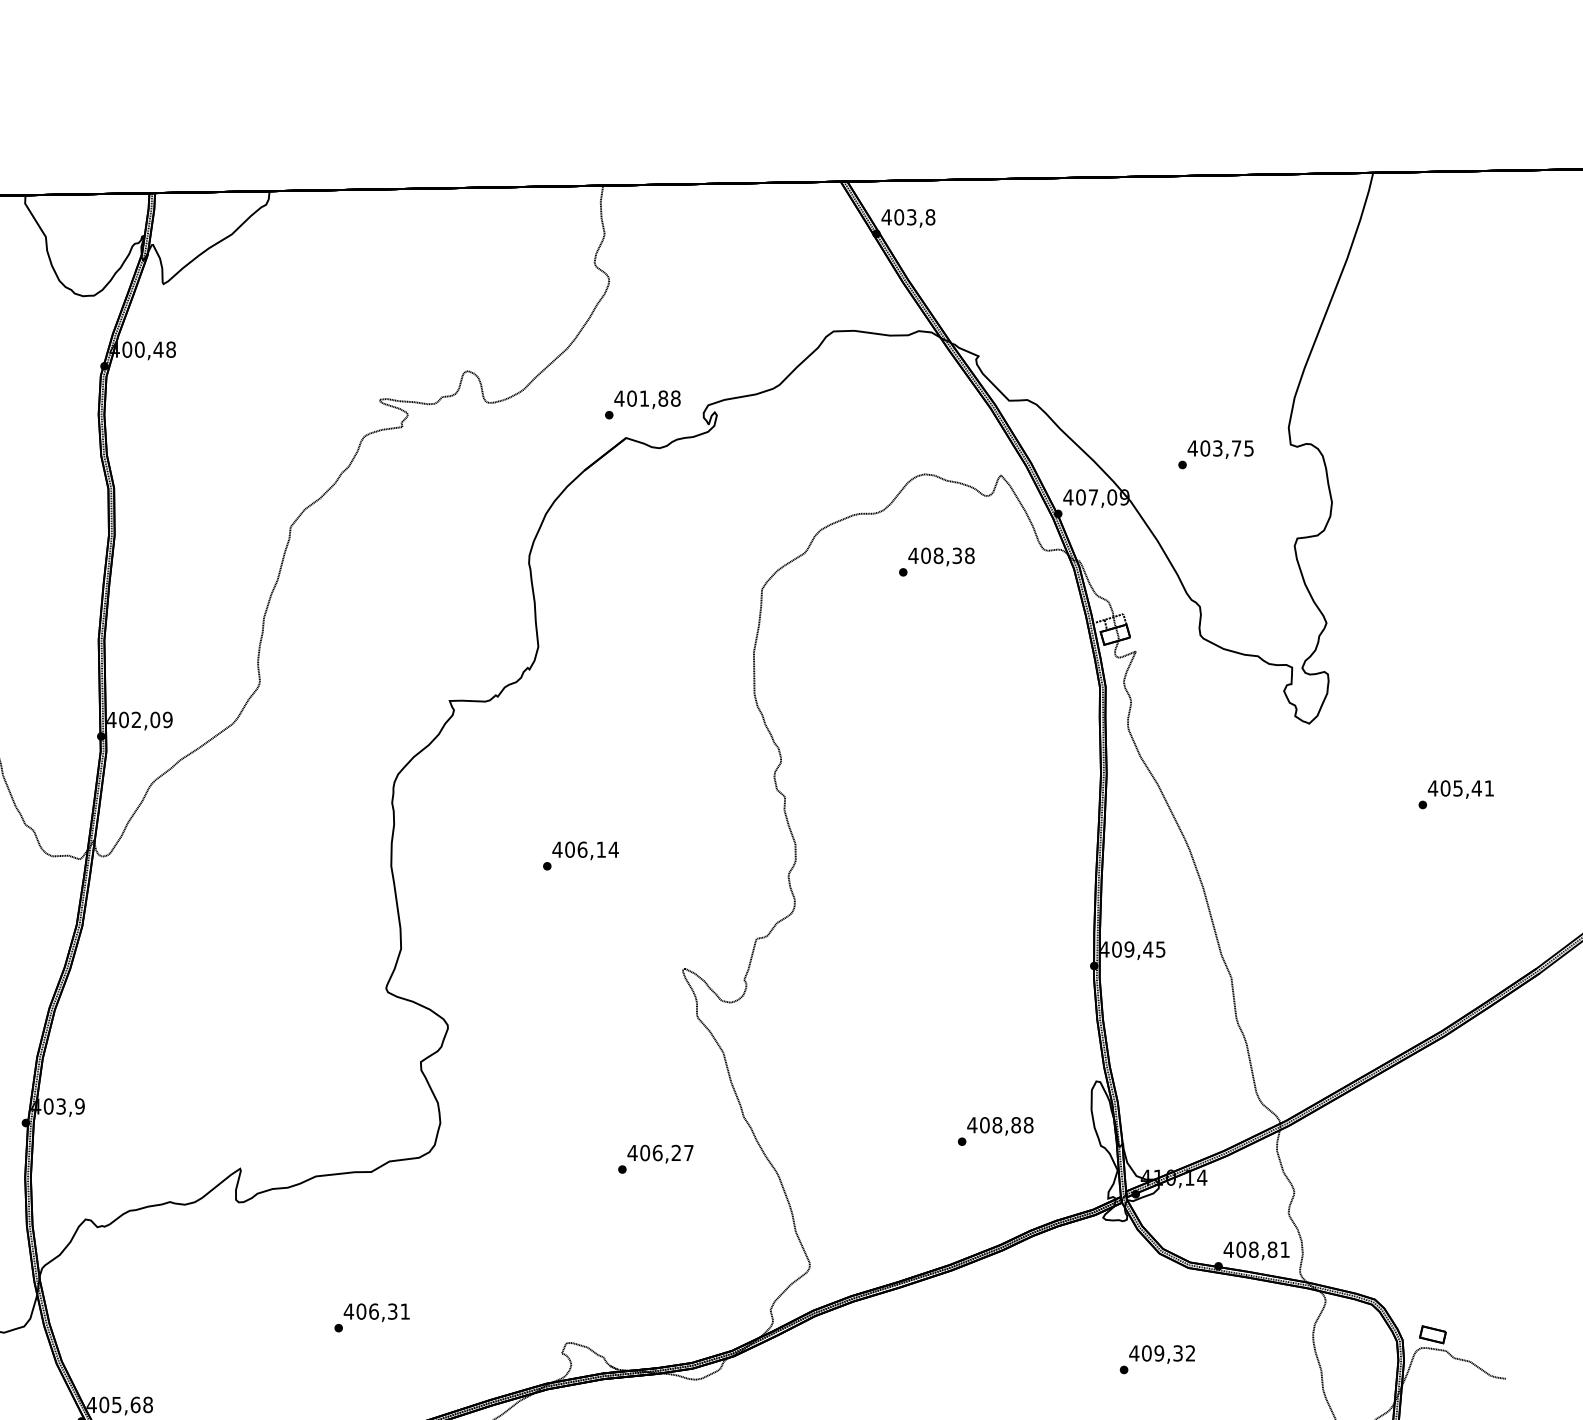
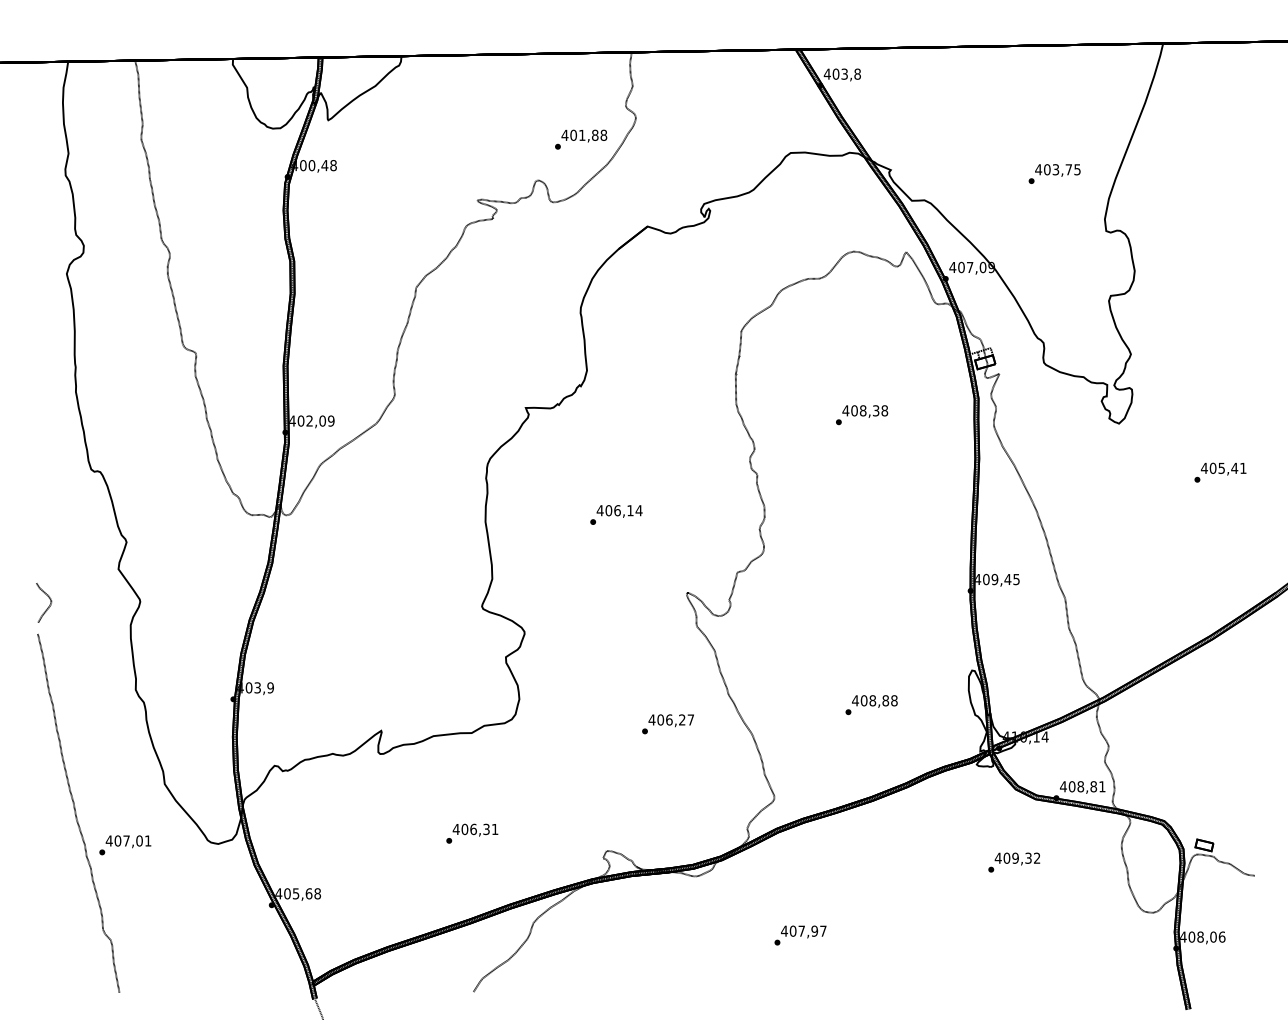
text: (643, 404) -> (581, 139), moved
text: (1215, 453) -> (1054, 173), moved
text: (937, 562) -> (862, 415), moved
text: (995, 1132) -> (871, 705), moved

